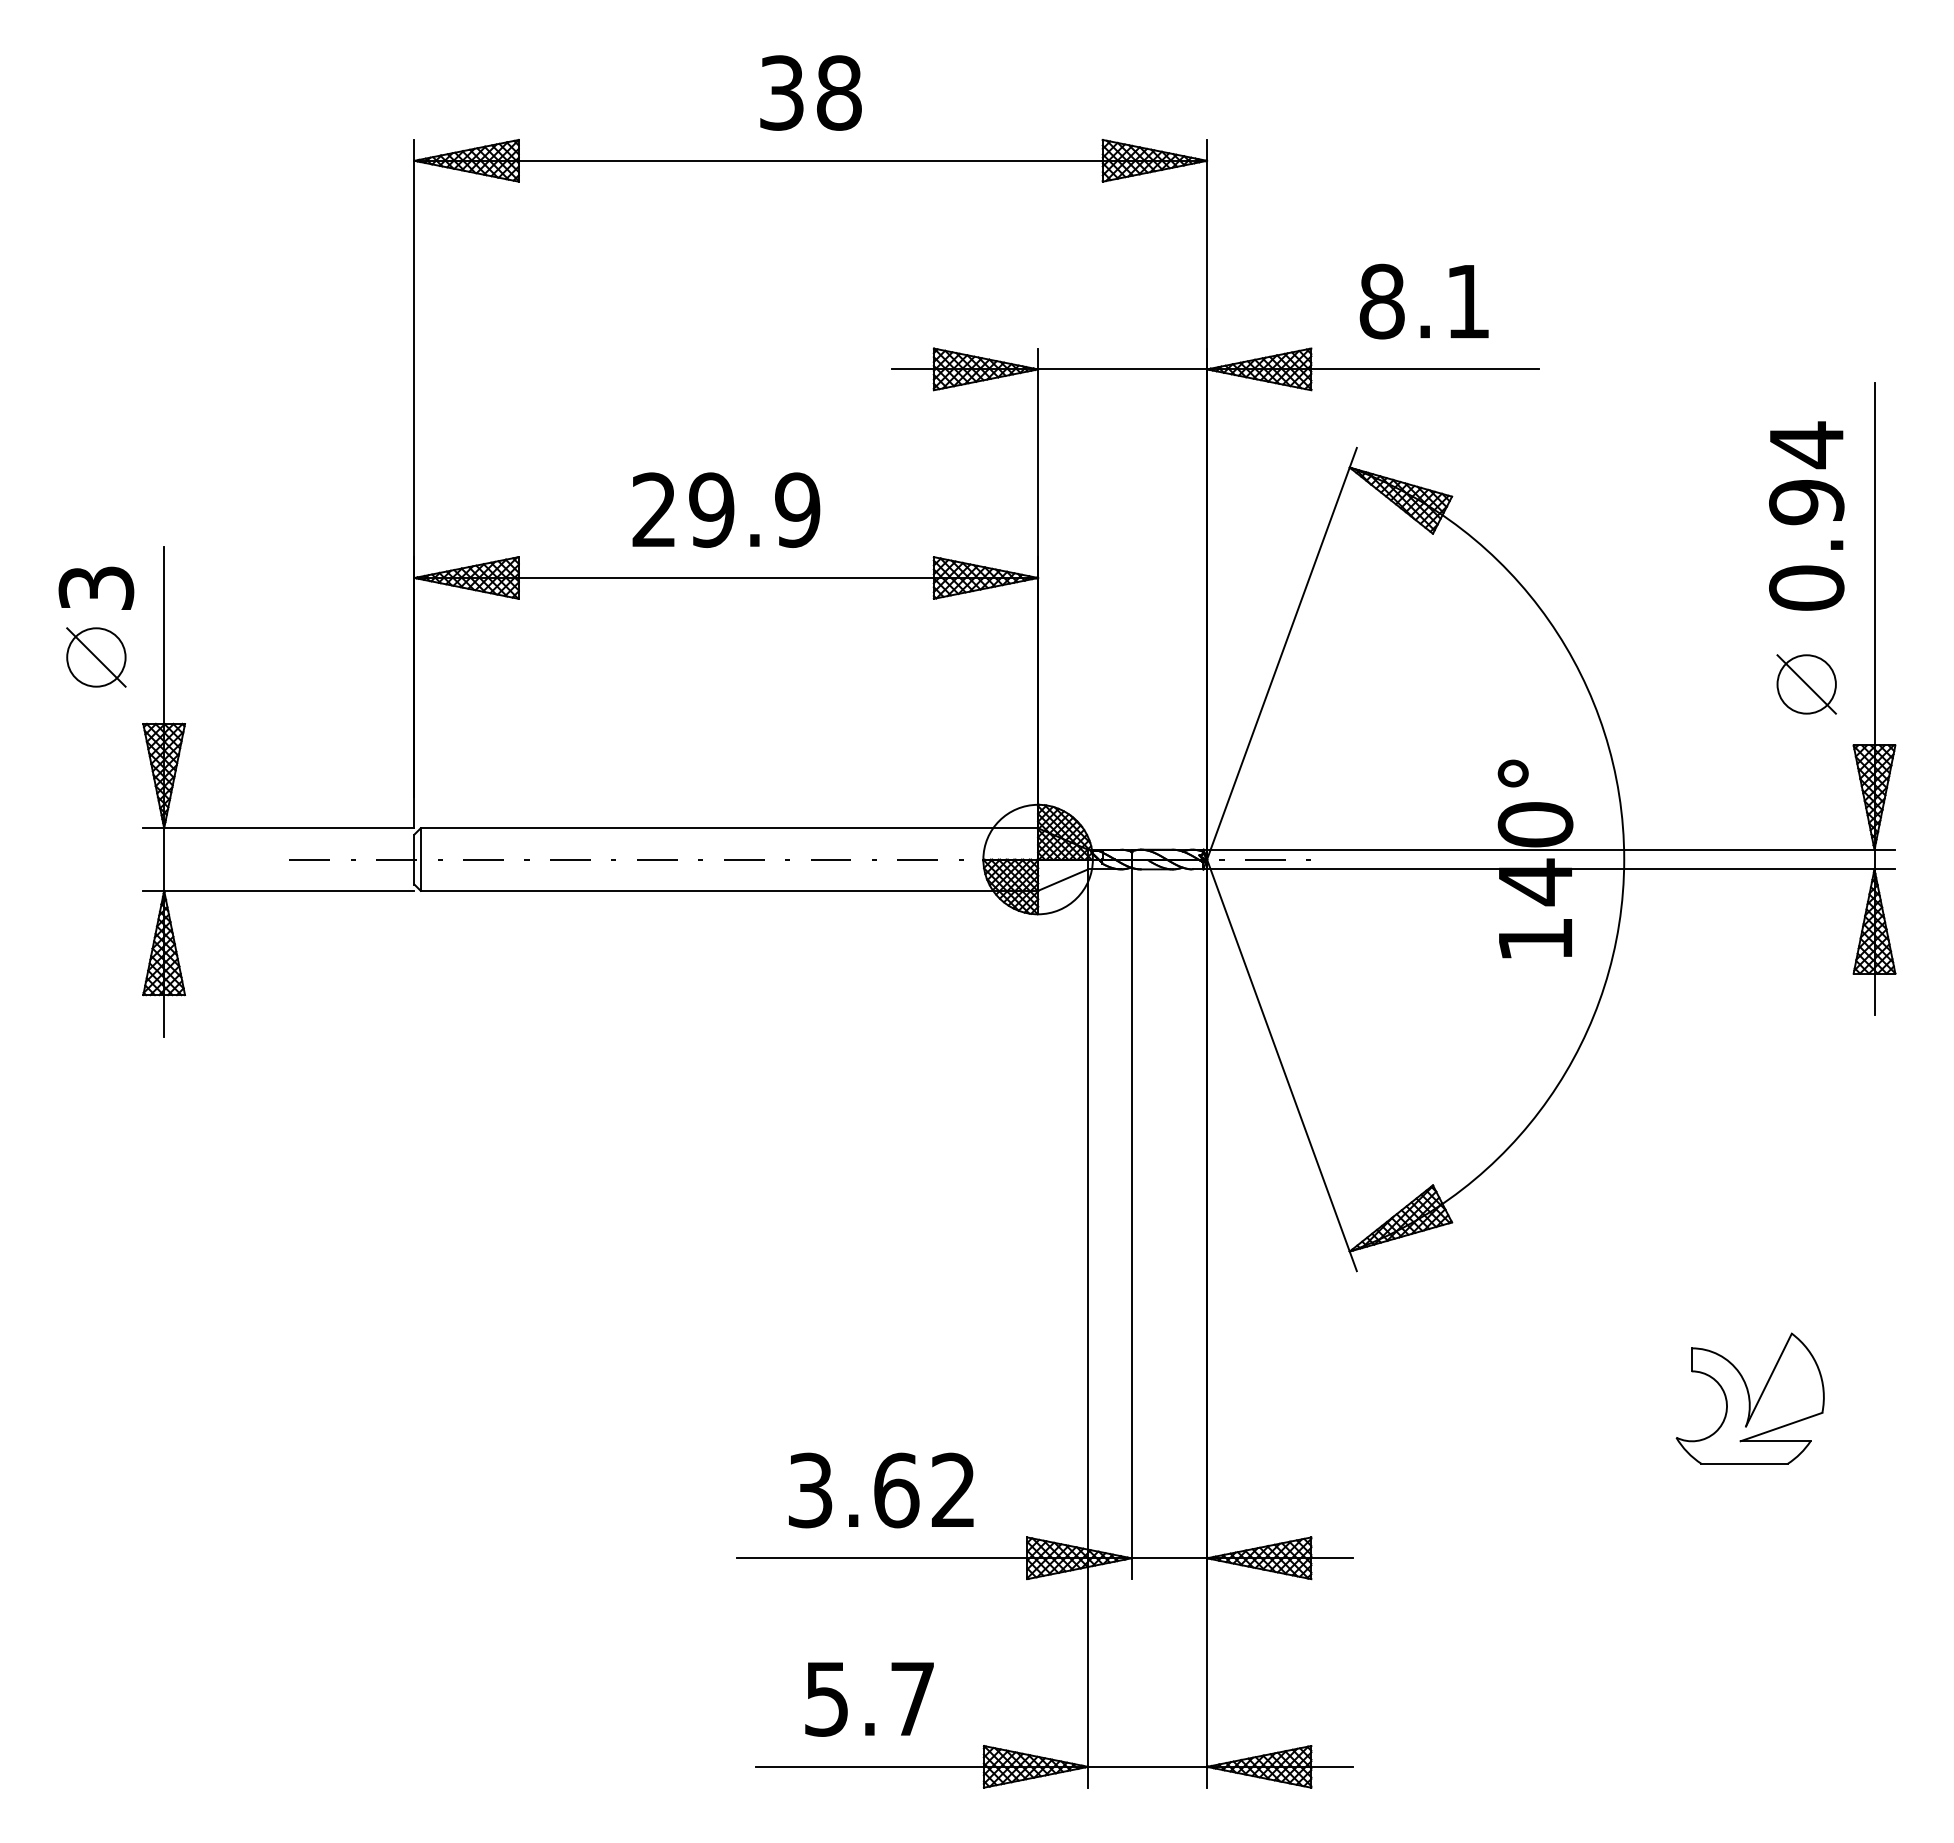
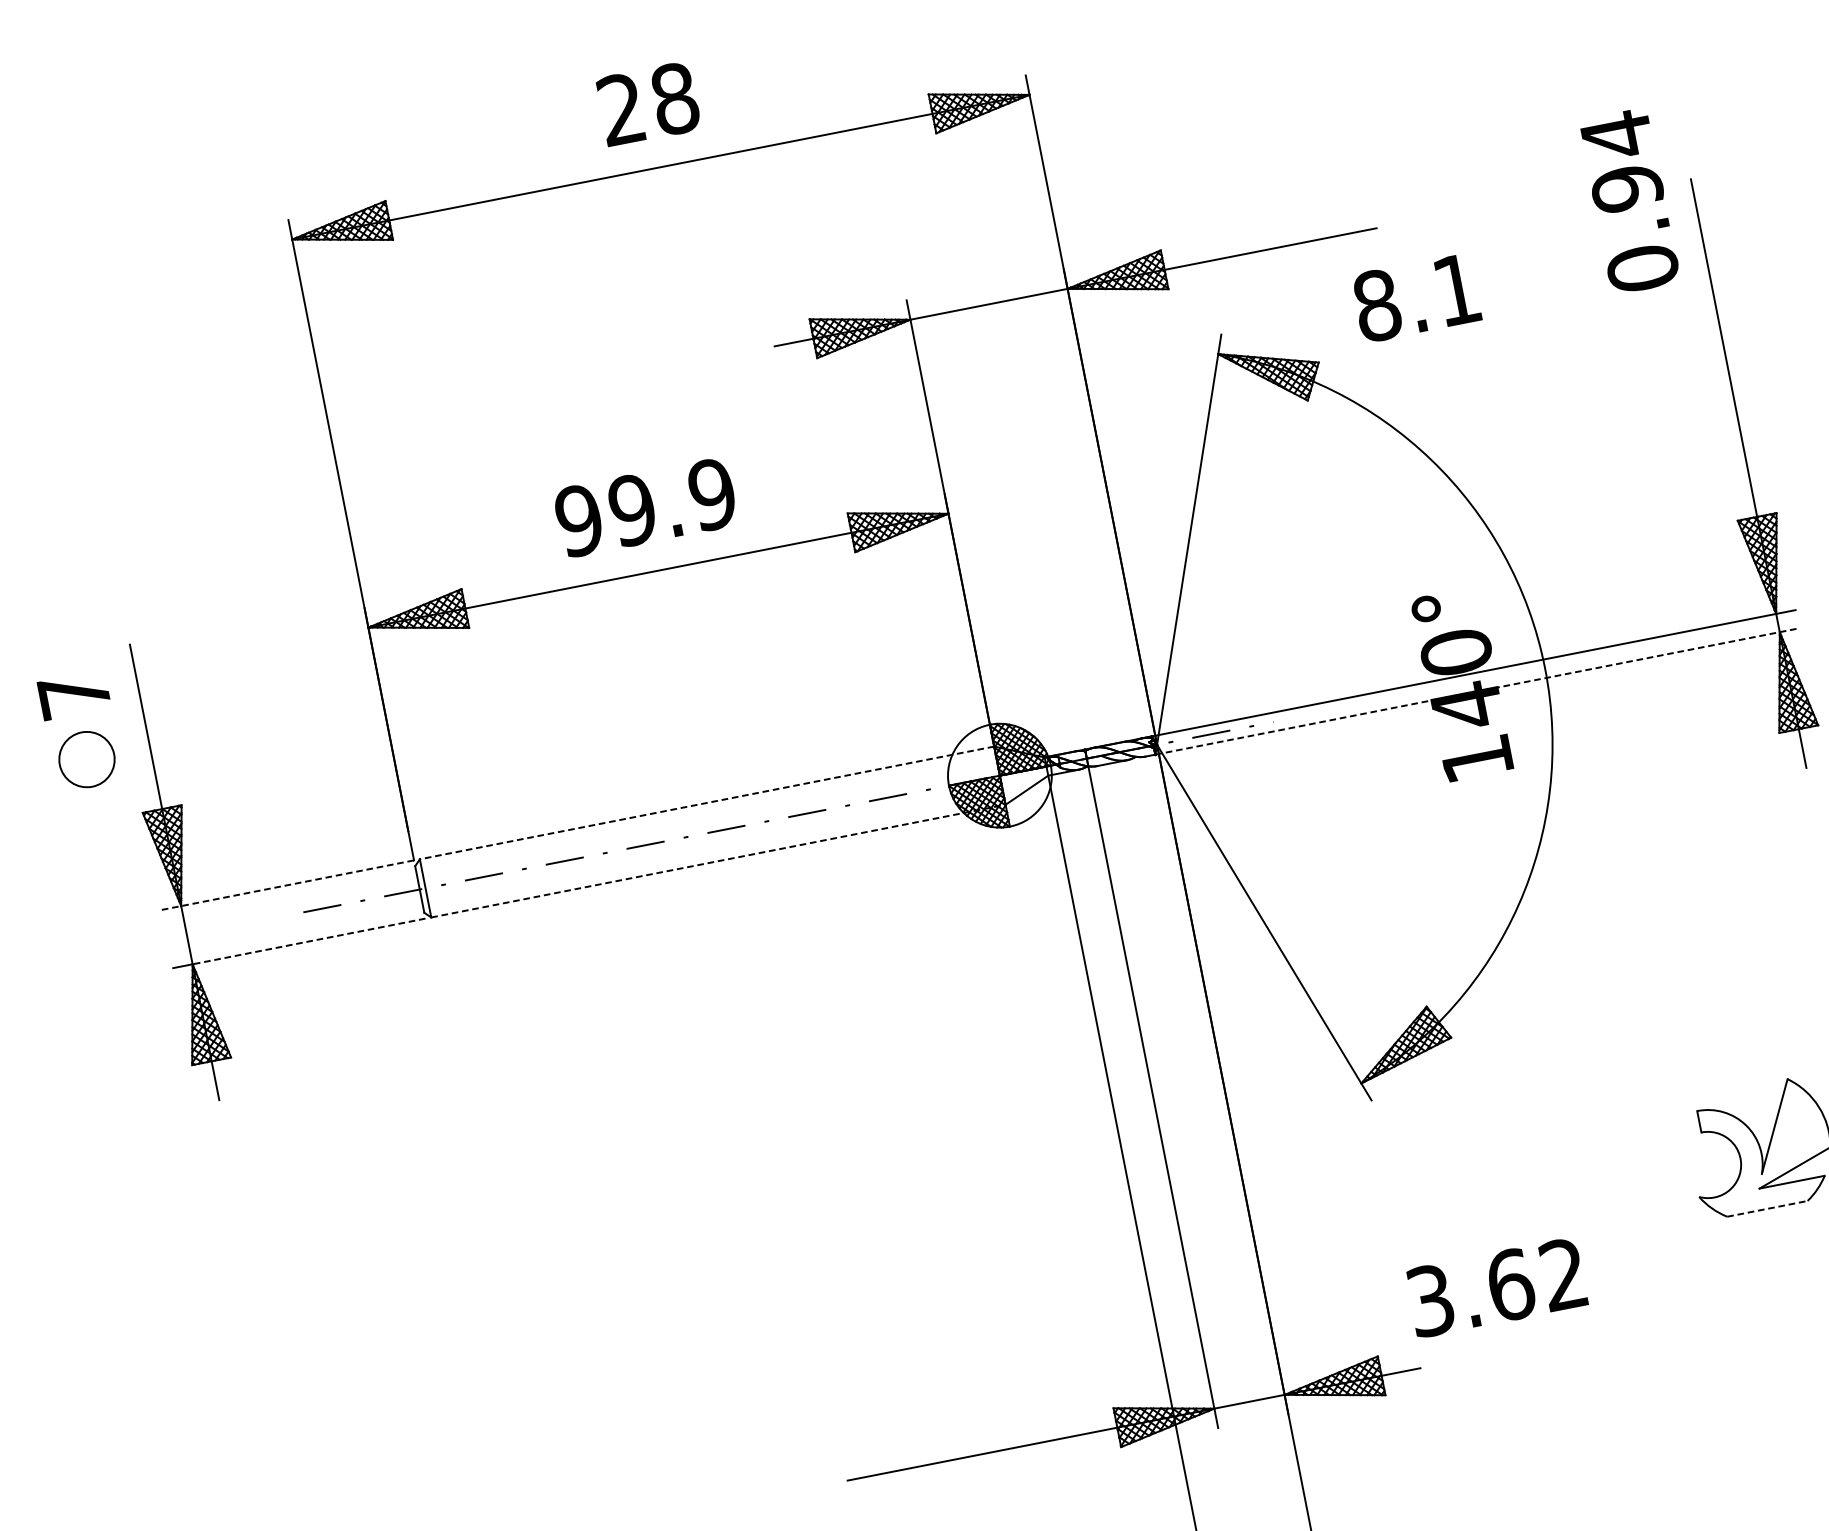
text: (781, 92) -> (621, 108), 38 -> 28
text: (1423, 301) -> (1415, 297), moved
text: (653, 510) -> (578, 521), 29.9 -> 99.9
text: (1806, 515) -> (1629, 200), moved
text: (96, 587) -> (74, 694), 3 -> 7
line: (96, 657) -> (87, 759), removed
part: (1806, 684) -> (1682, 472), removed
line: (278, 828) -> (287, 885), solid -> dashed
line: (729, 828) -> (707, 803), solid -> dashed
line: (1549, 869) -> (1477, 691), solid -> dashed
line: (288, 890) -> (308, 941), solid -> dashed
line: (729, 890) -> (718, 860), solid -> dashed
line: (1745, 1463) -> (1768, 1208), solid -> dashed
text: (881, 1490) -> (1496, 1287), moved

